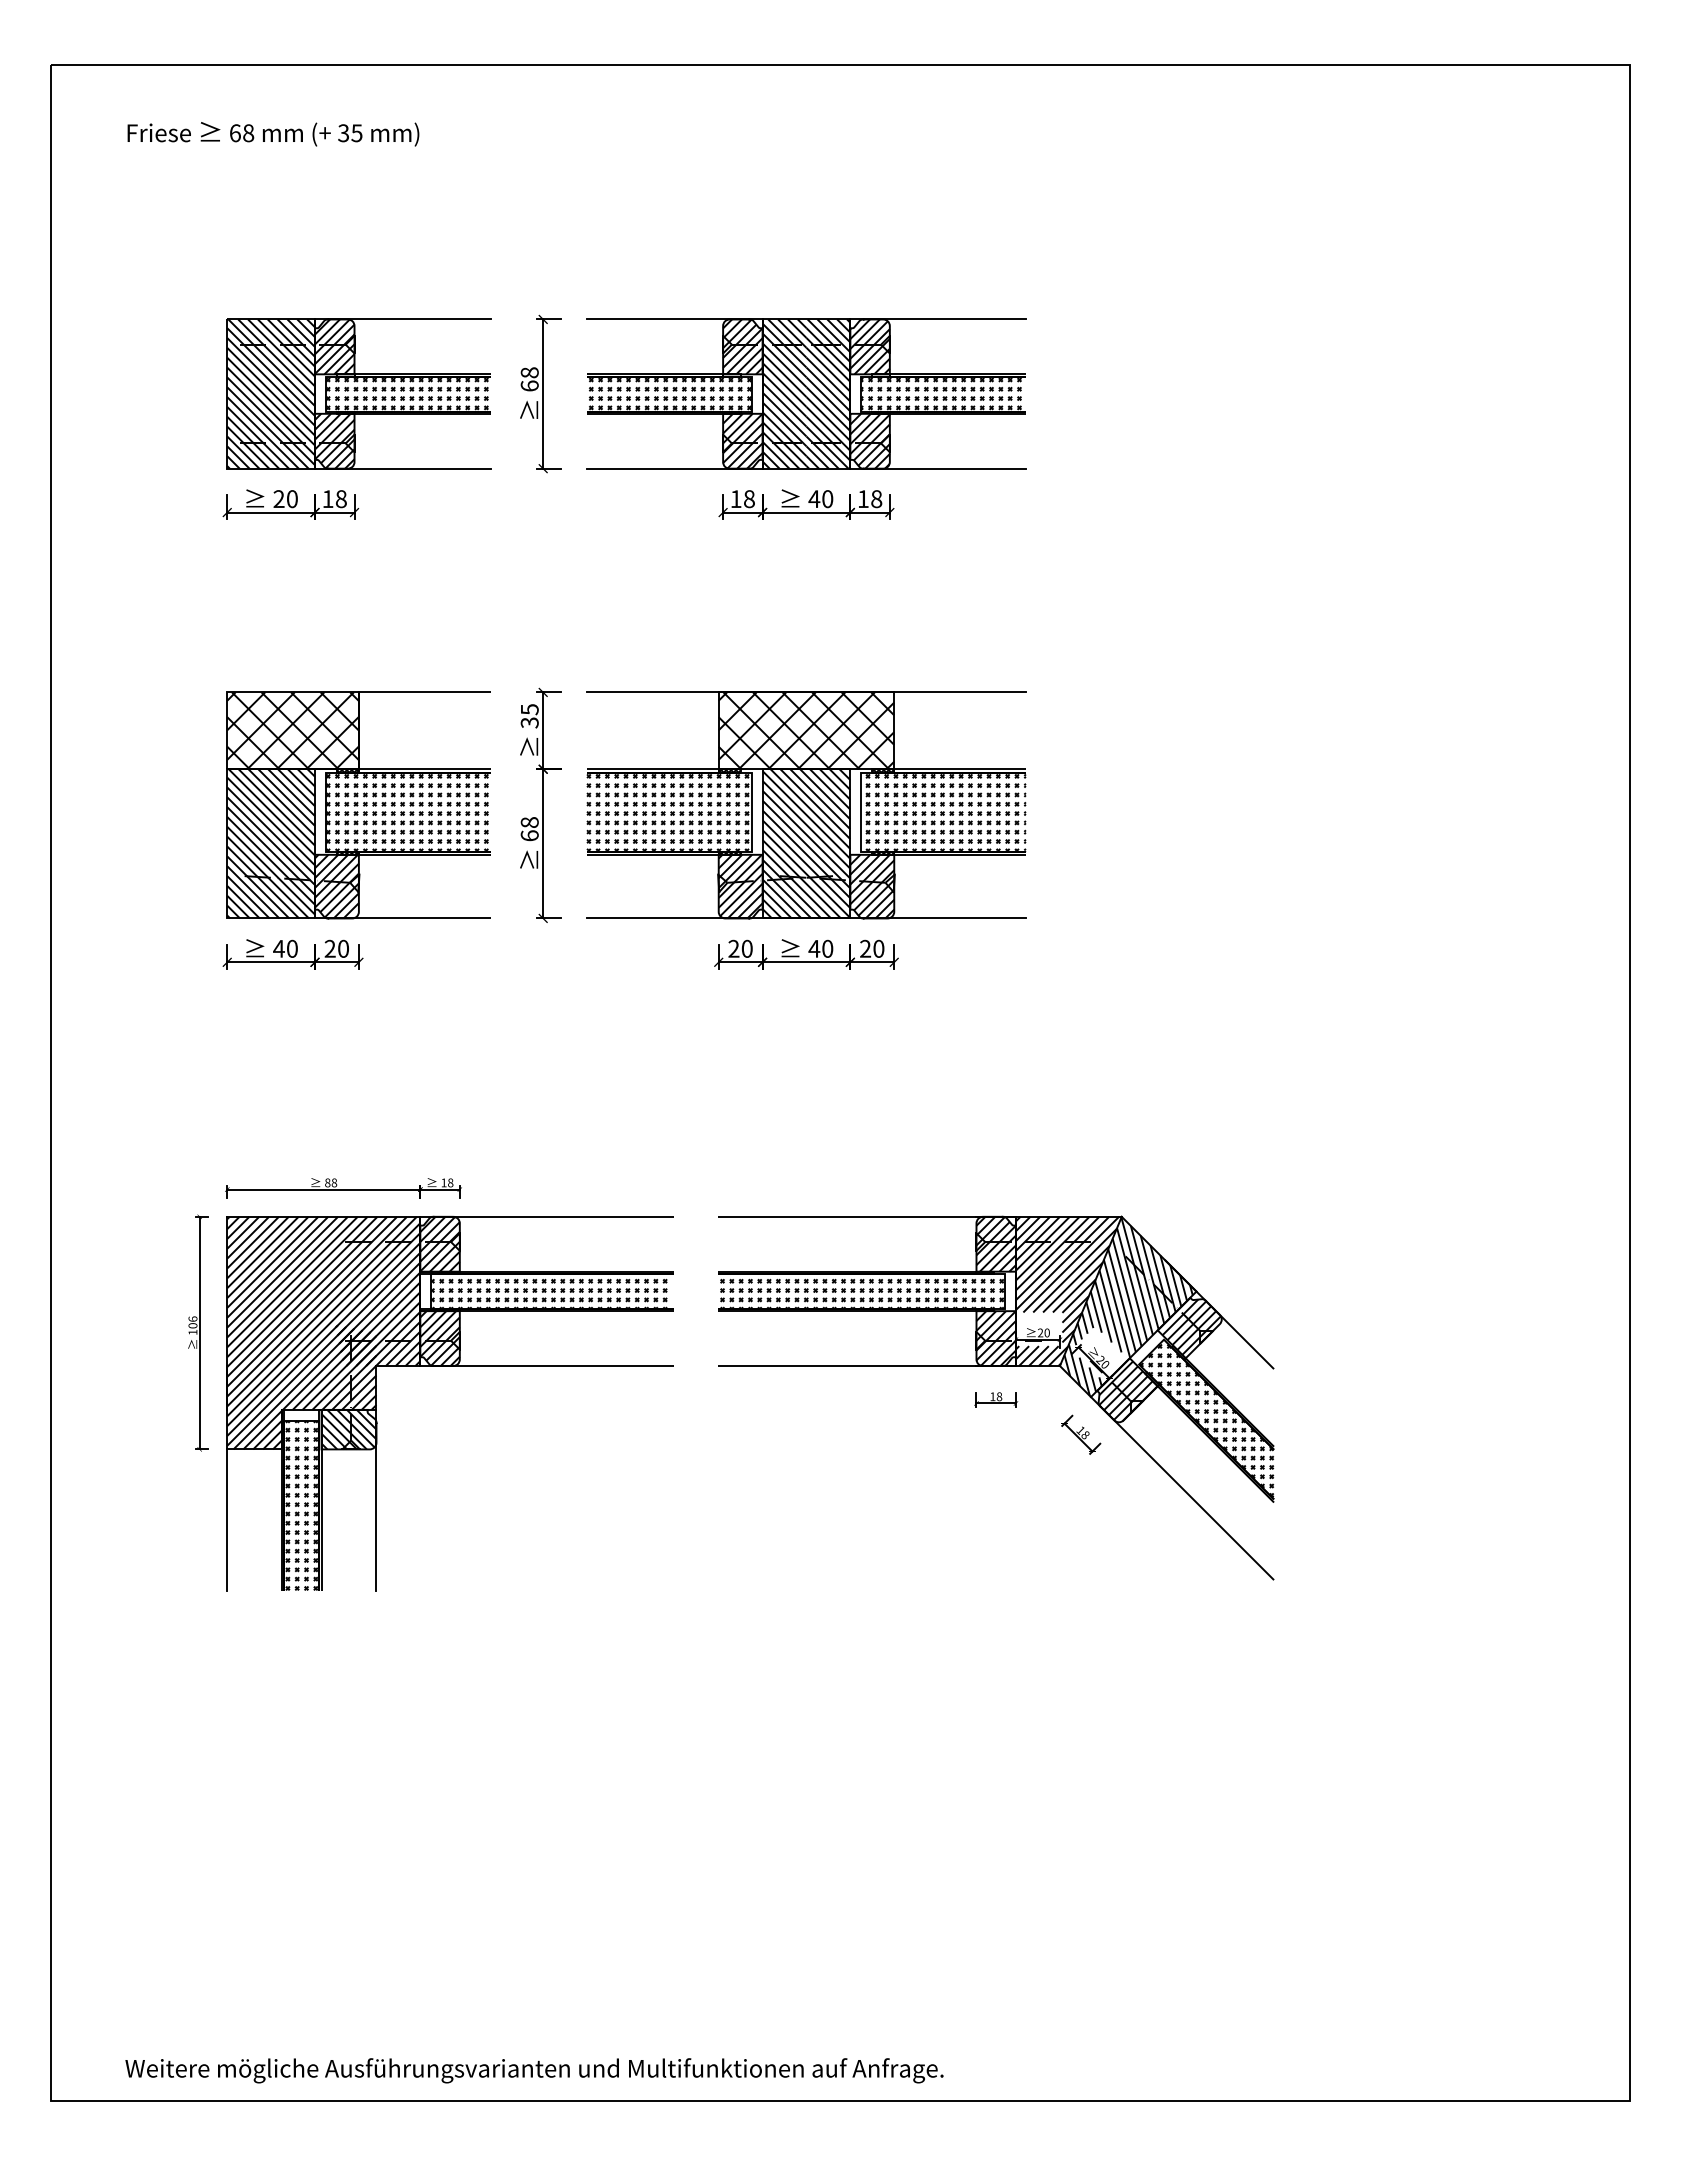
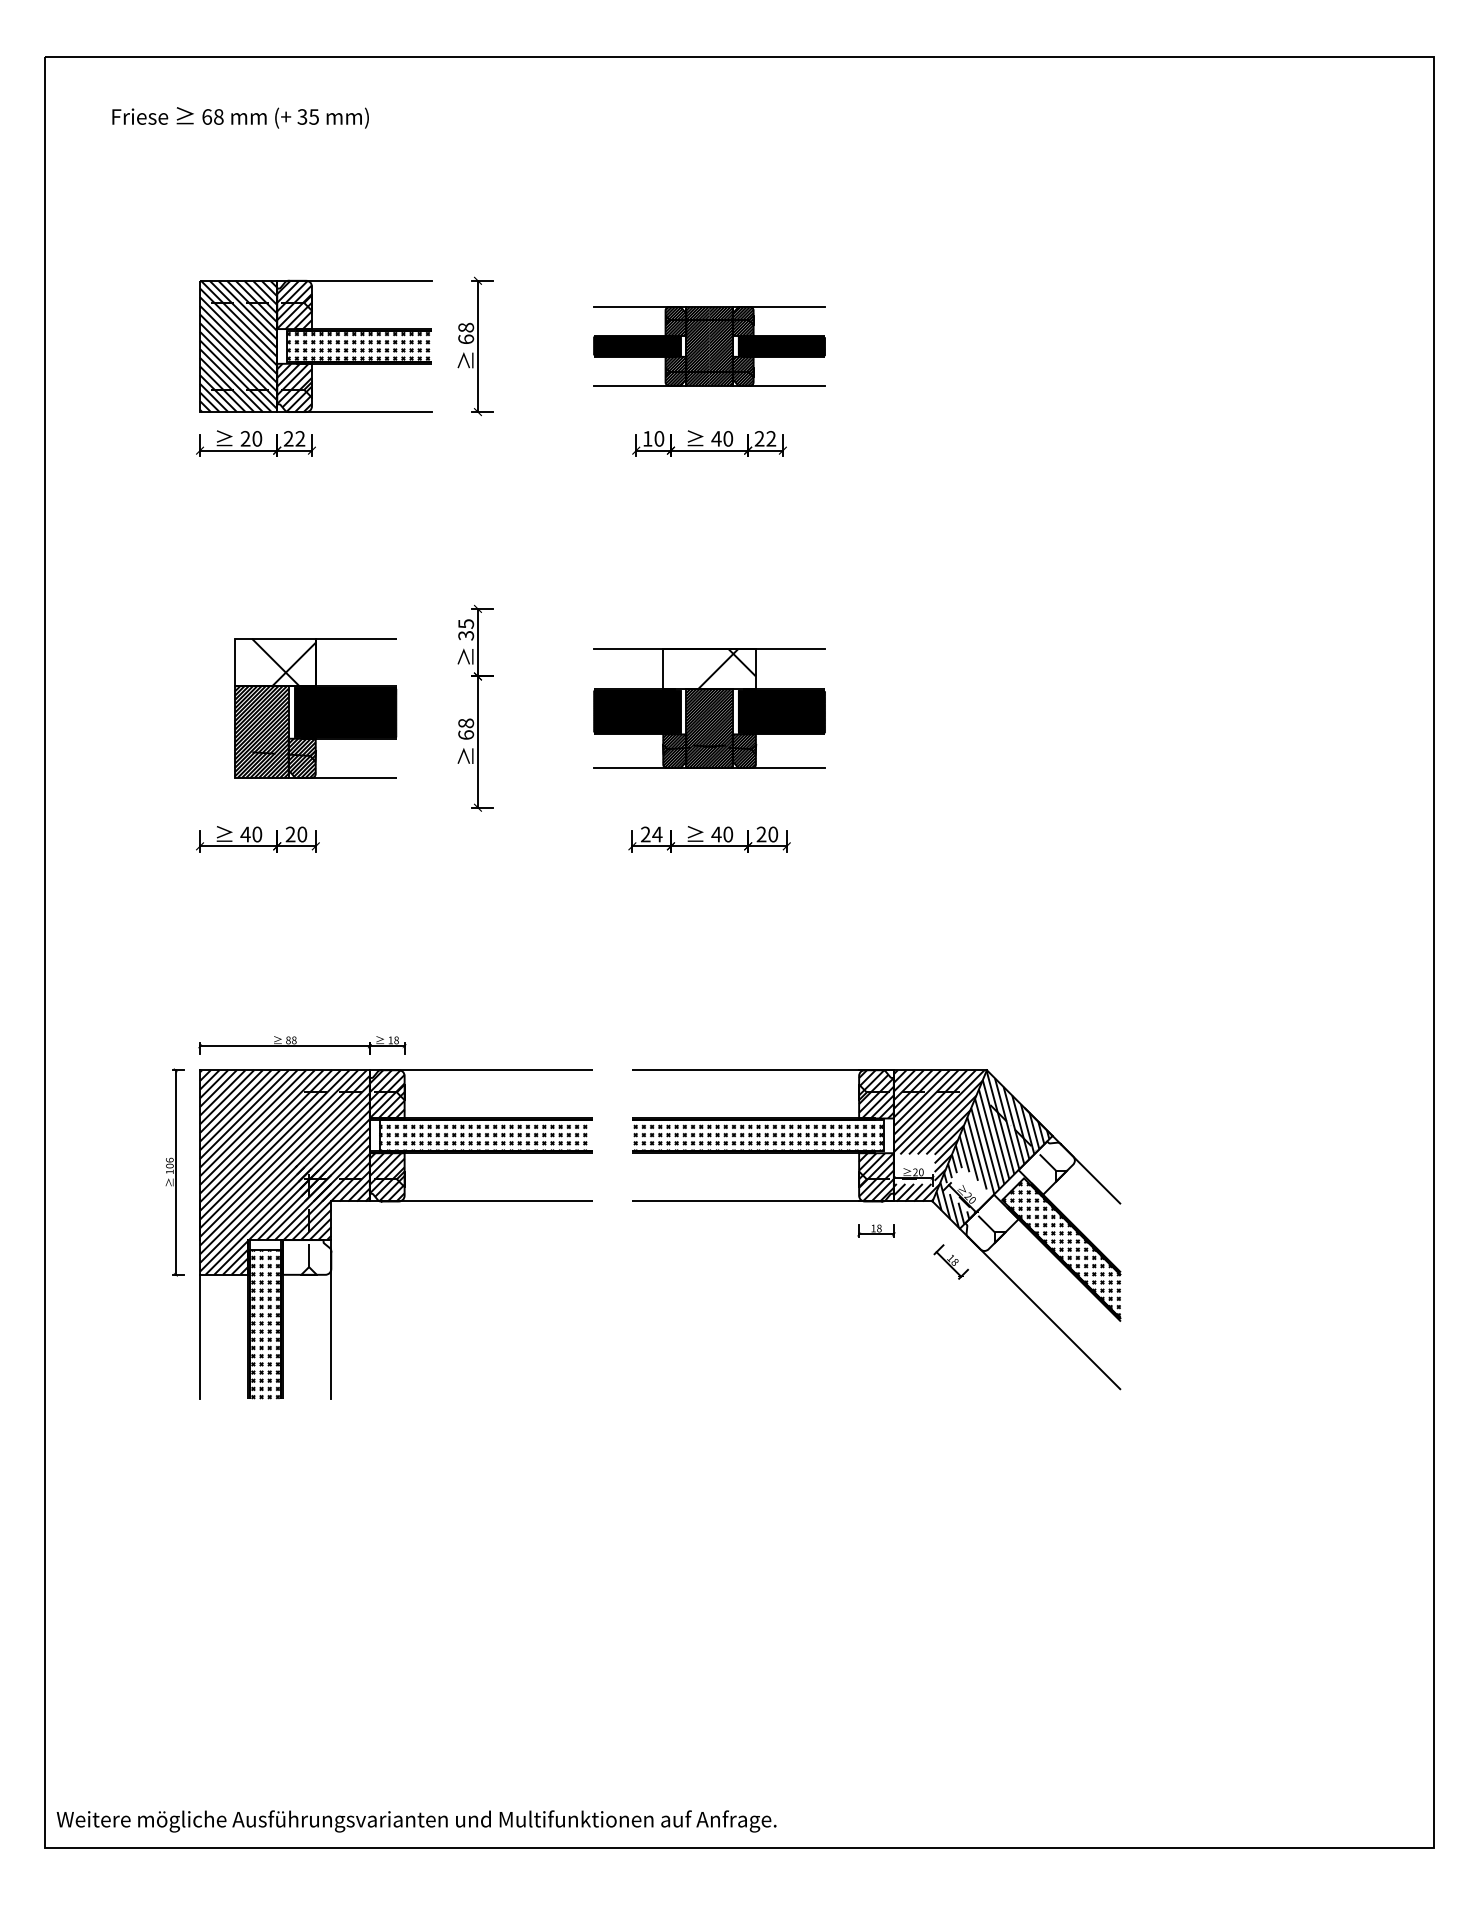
part: (806, 393) -> (709, 345), size x0.6
text: (749, 498) -> (659, 438), 18 -> 10
text: (334, 499) -> (294, 439), 18 -> 22
text: (869, 499) -> (765, 439), 18 -> 22
part: (358, 805) -> (315, 708), size x0.7
part: (806, 805) -> (709, 708), size x0.6
text: (747, 948) -> (657, 834), 20 -> 24
hatch: (1191, 1326) -> (1048, 1166), removed
hatch: (1128, 1391) -> (992, 1223), removed
hatch: (348, 1429) -> (306, 1257), removed
text: (534, 2070) -> (416, 1821), moved

